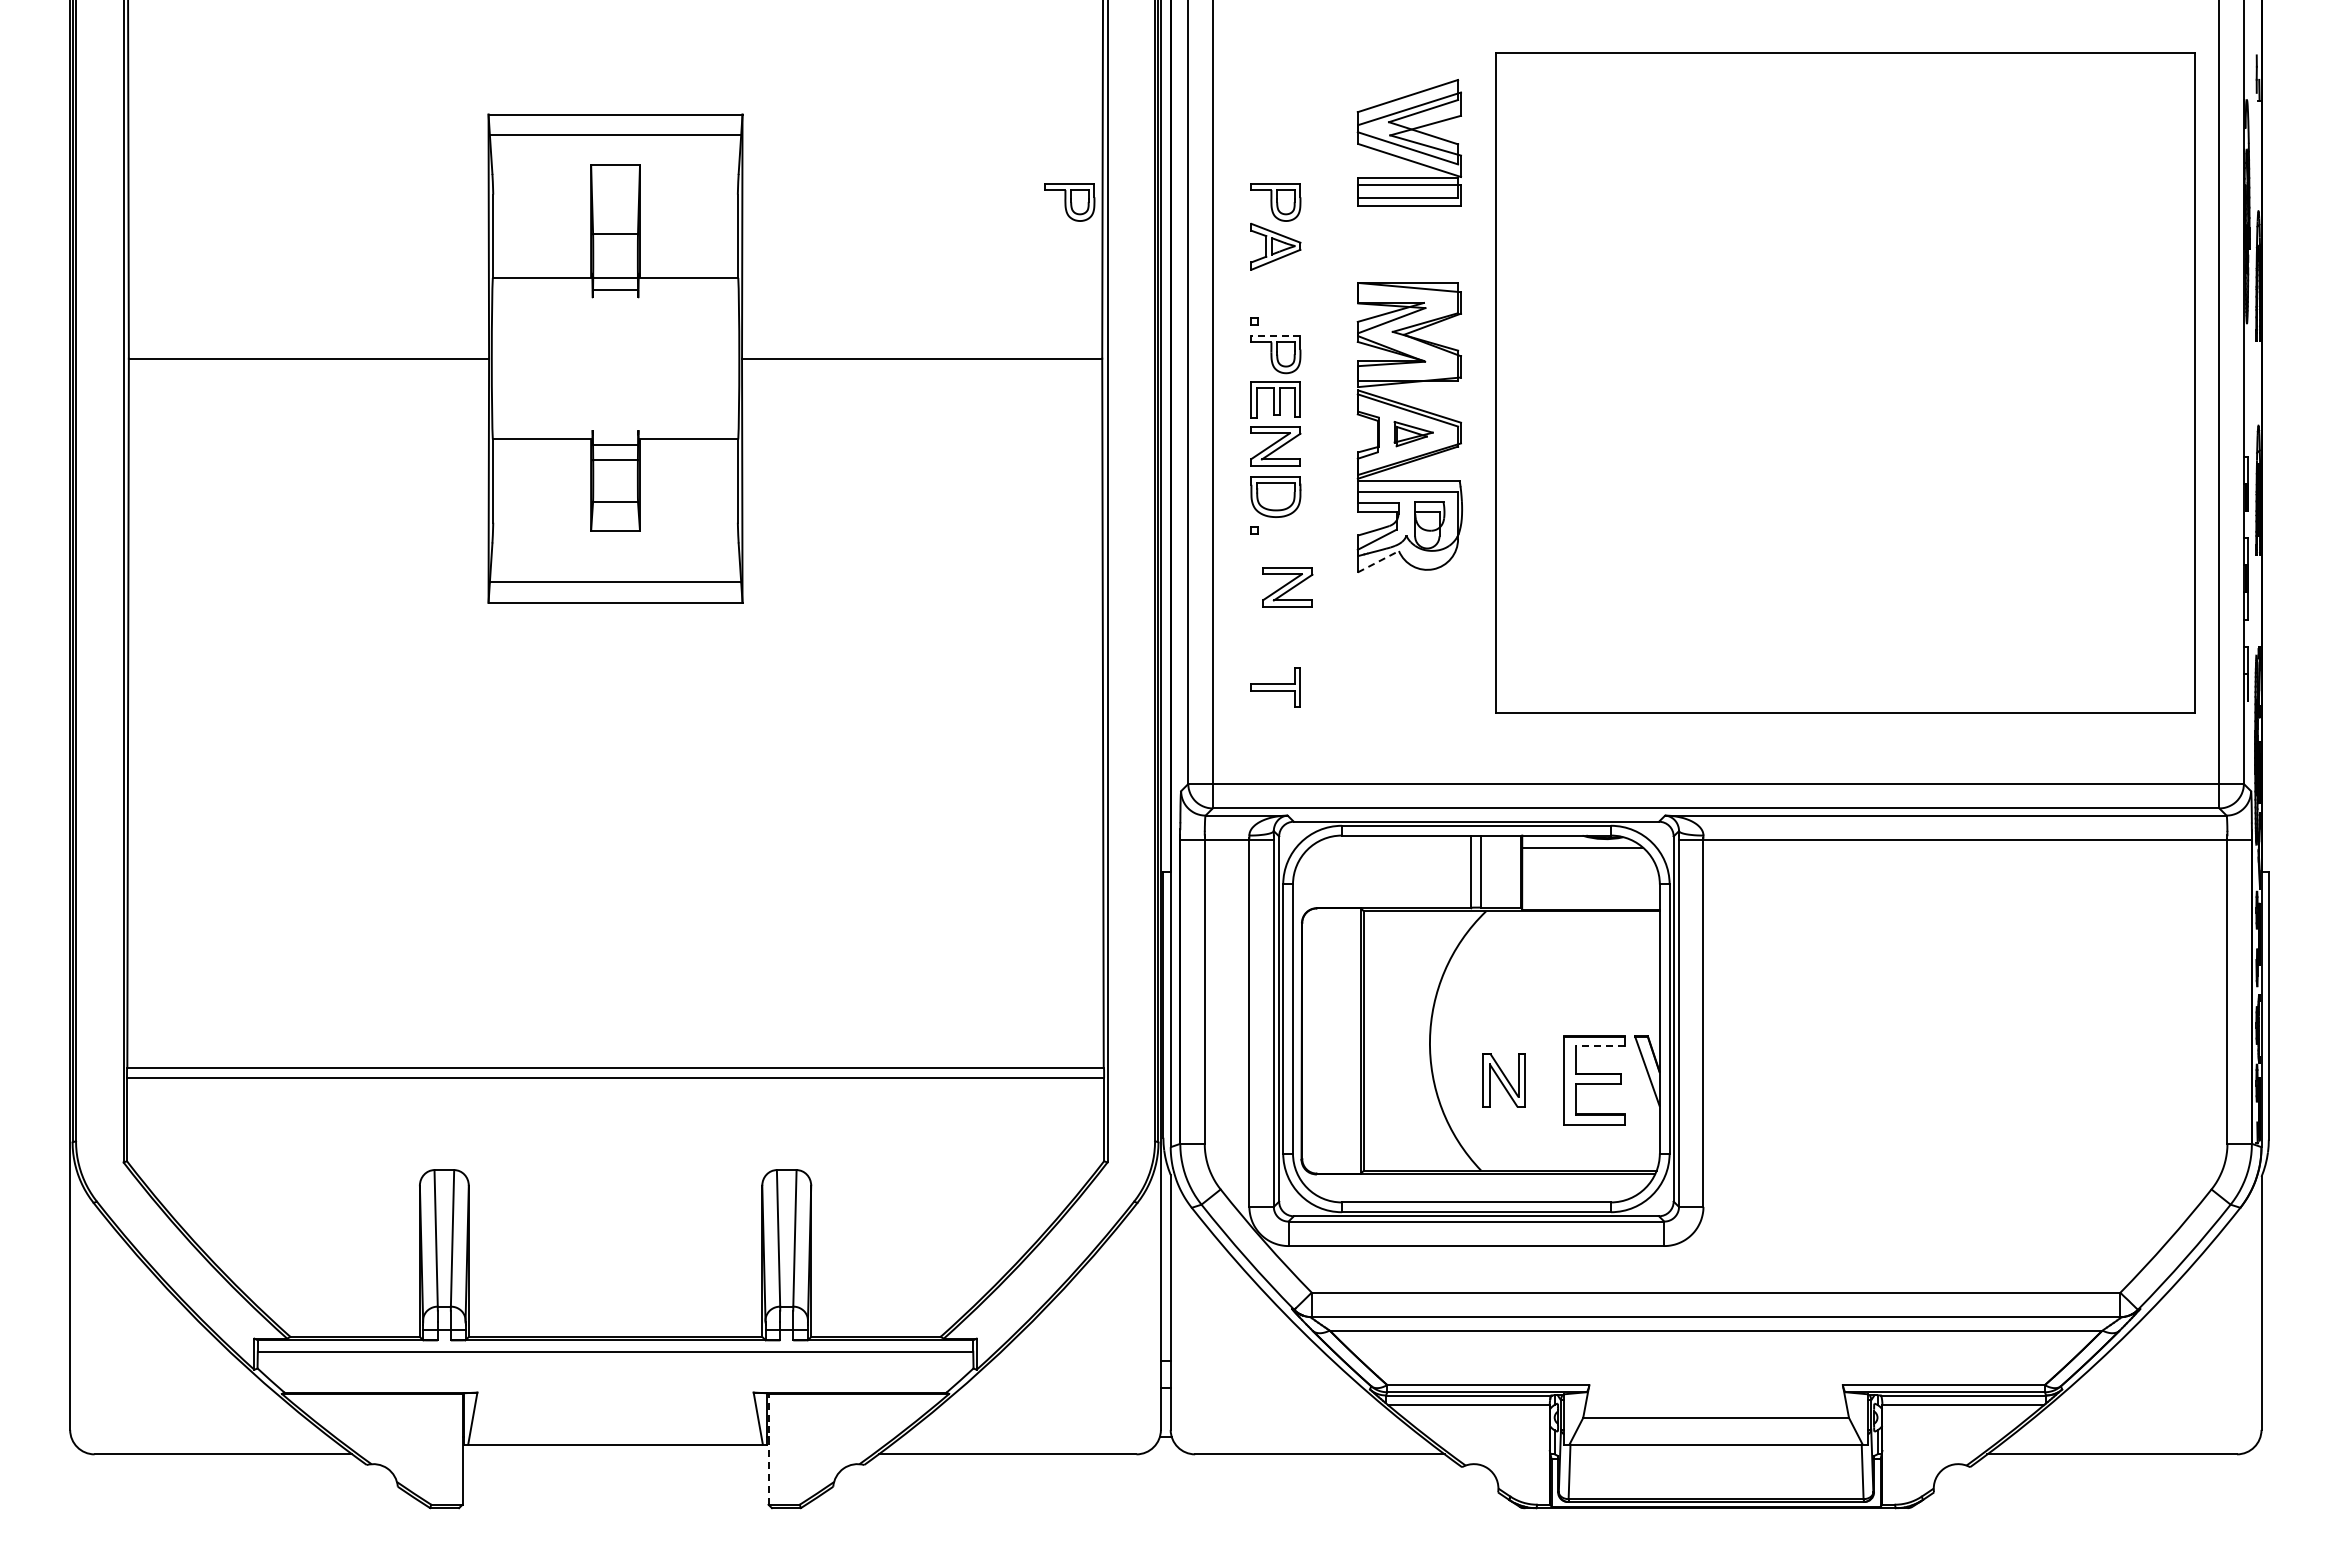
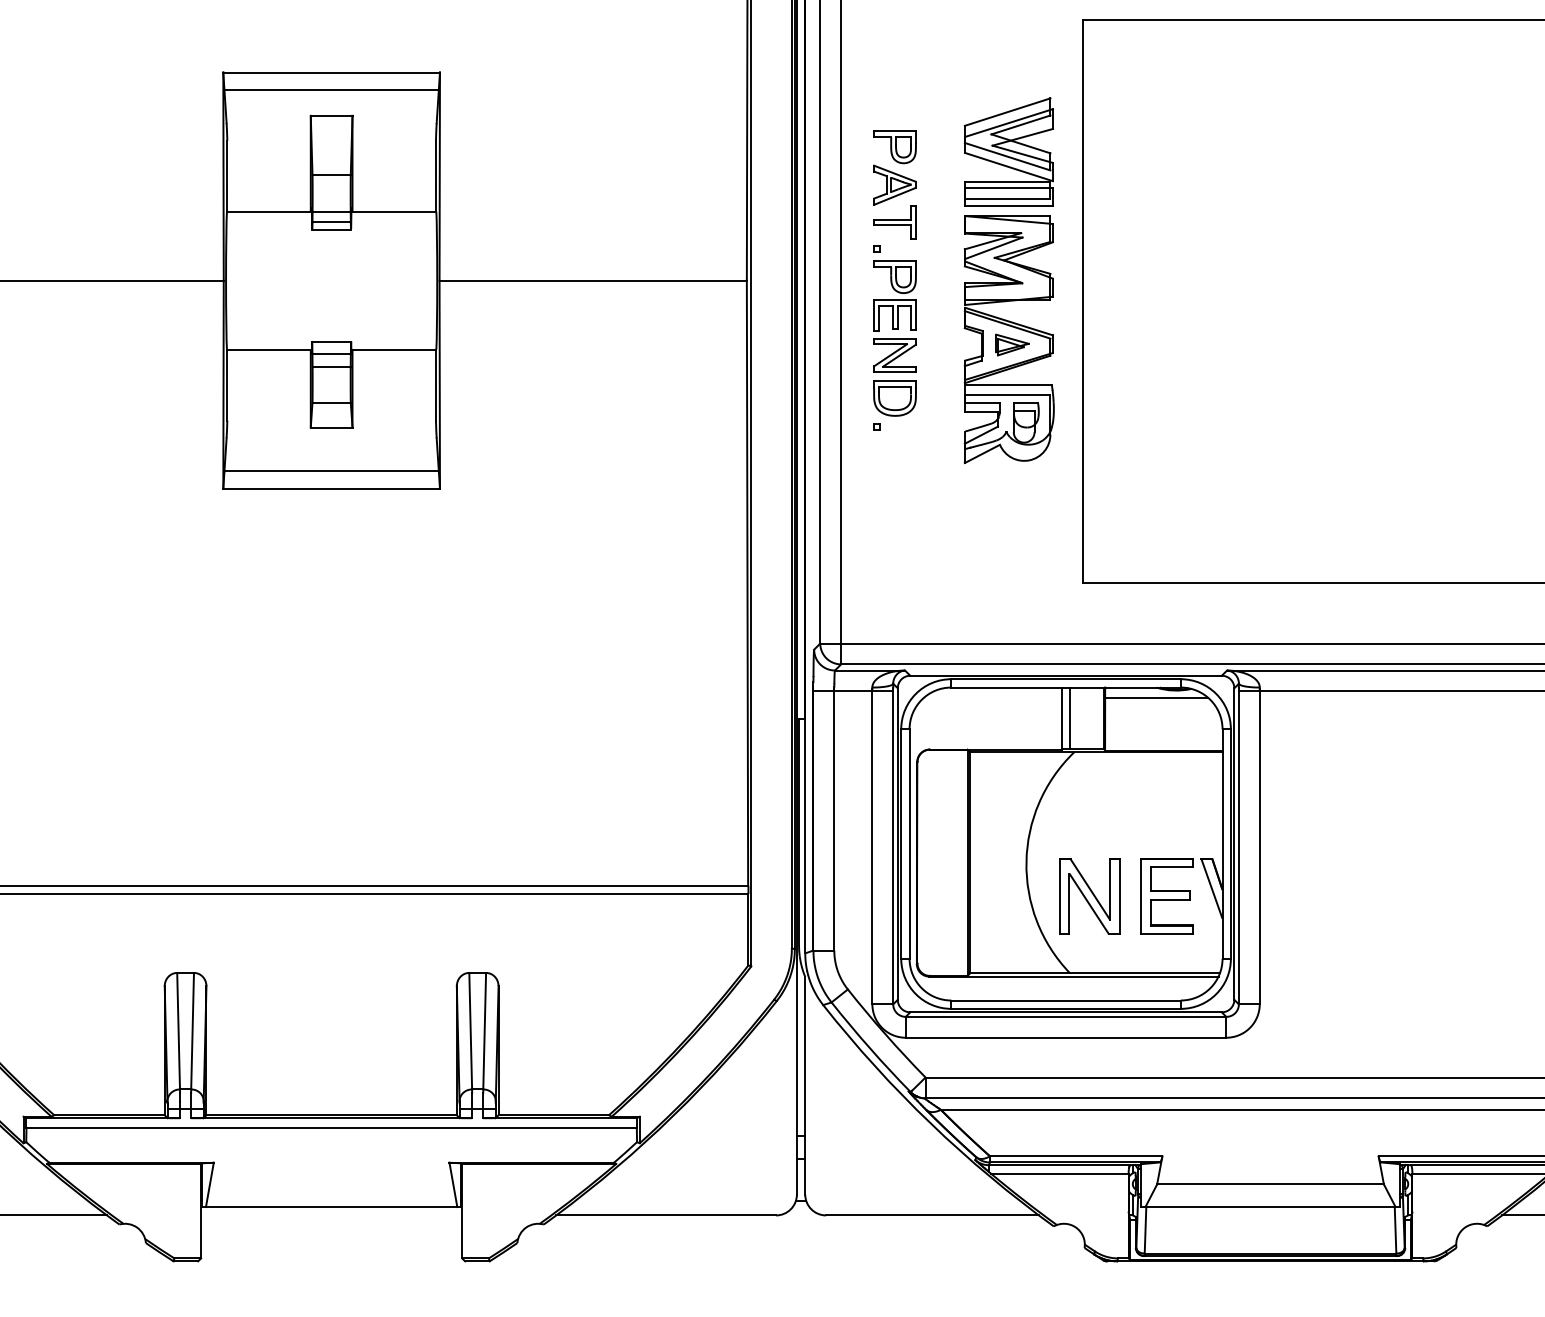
part: (1408, 142) -> (1008, 151), moved
part: (1069, 202) -> (718, 147), removed
line: (615, 299) -> (331, 230), added
line: (1275, 335) -> (894, 260), dashed -> solid
line: (615, 430) -> (331, 341), added
line: (1378, 561) -> (982, 453), dashed -> solid
part: (1287, 587) -> (904, 475), removed
part: (1275, 687) -> (894, 222), moved
line: (1600, 1046) -> (1171, 867), dashed -> solid
part: (1503, 1080) -> (1089, 896), size x1.67
line: (768, 1448) -> (462, 1210), dashed -> solid

